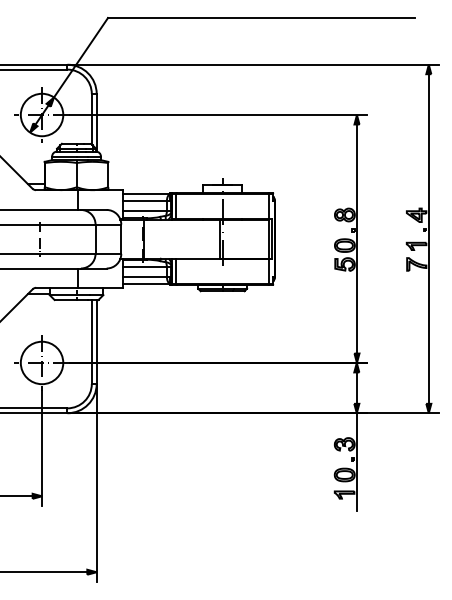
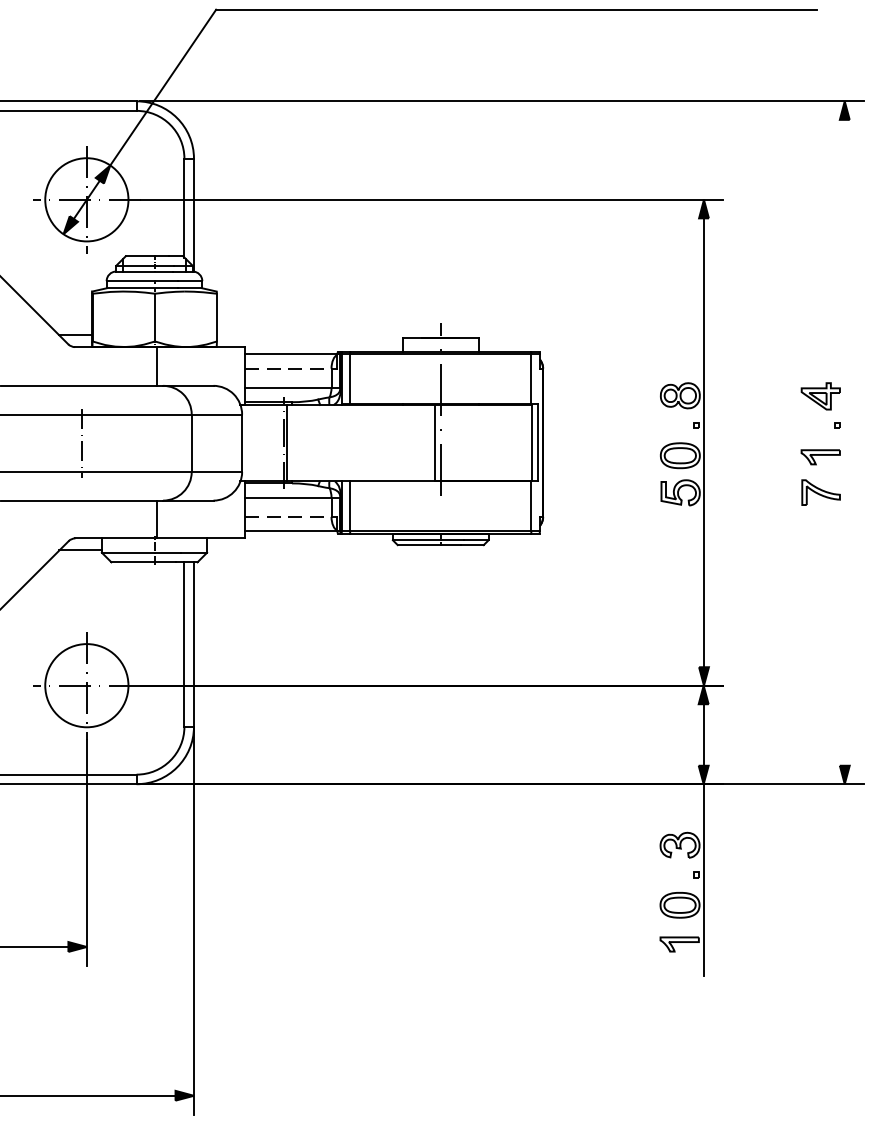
line: (144, 201) -> (287, 369), solid -> dashed
line: (428, 238) -> (844, 441), removed
line: (144, 276) -> (287, 516), solid -> dashed

